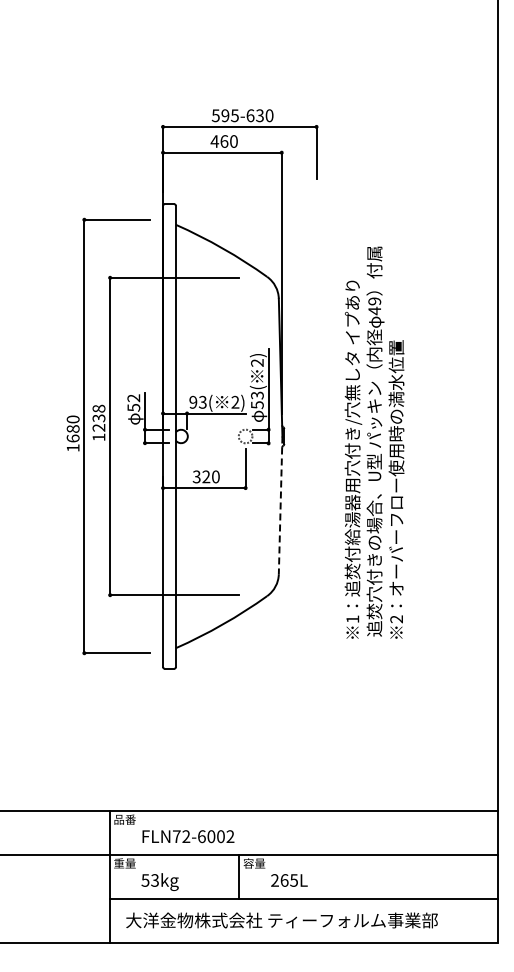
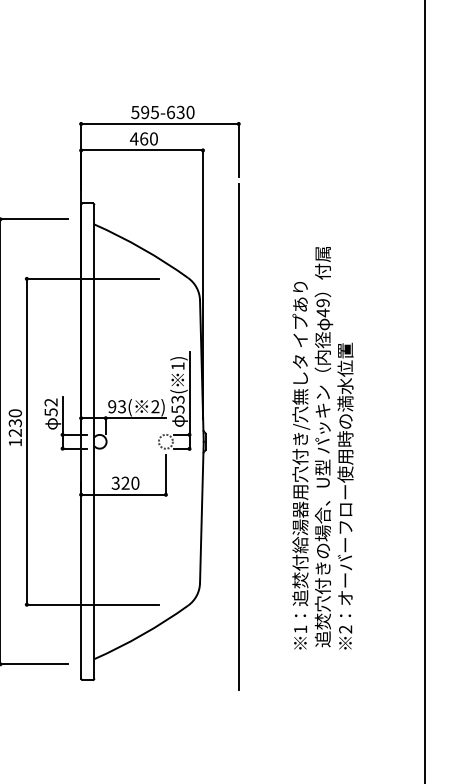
text: (257, 362) -> (178, 365), 2) -> 1)
text: (99, 408) -> (15, 413), 1238 -> 1230
line: (316, 431) -> (238, 436), added
text: (374, 442) -> (322, 447), moved
line: (280, 505) -> (201, 512), dashed -> solid

